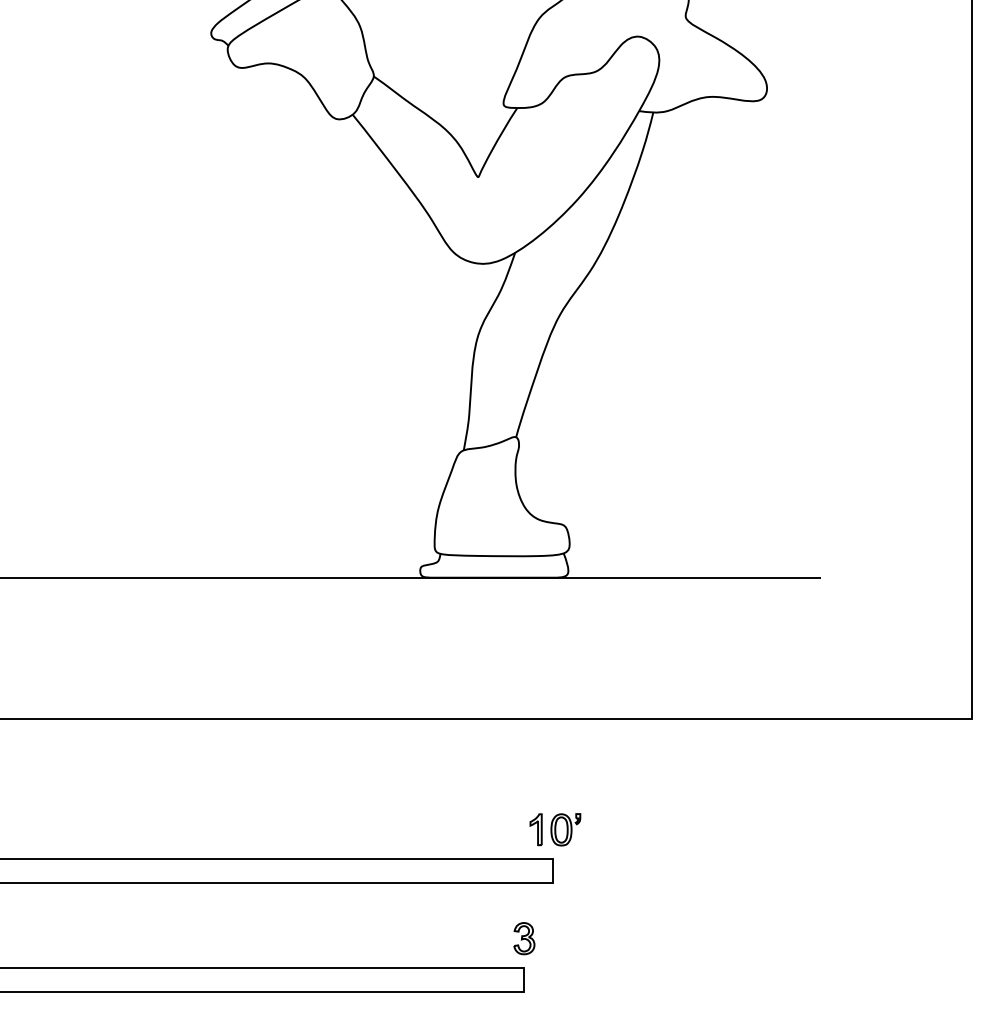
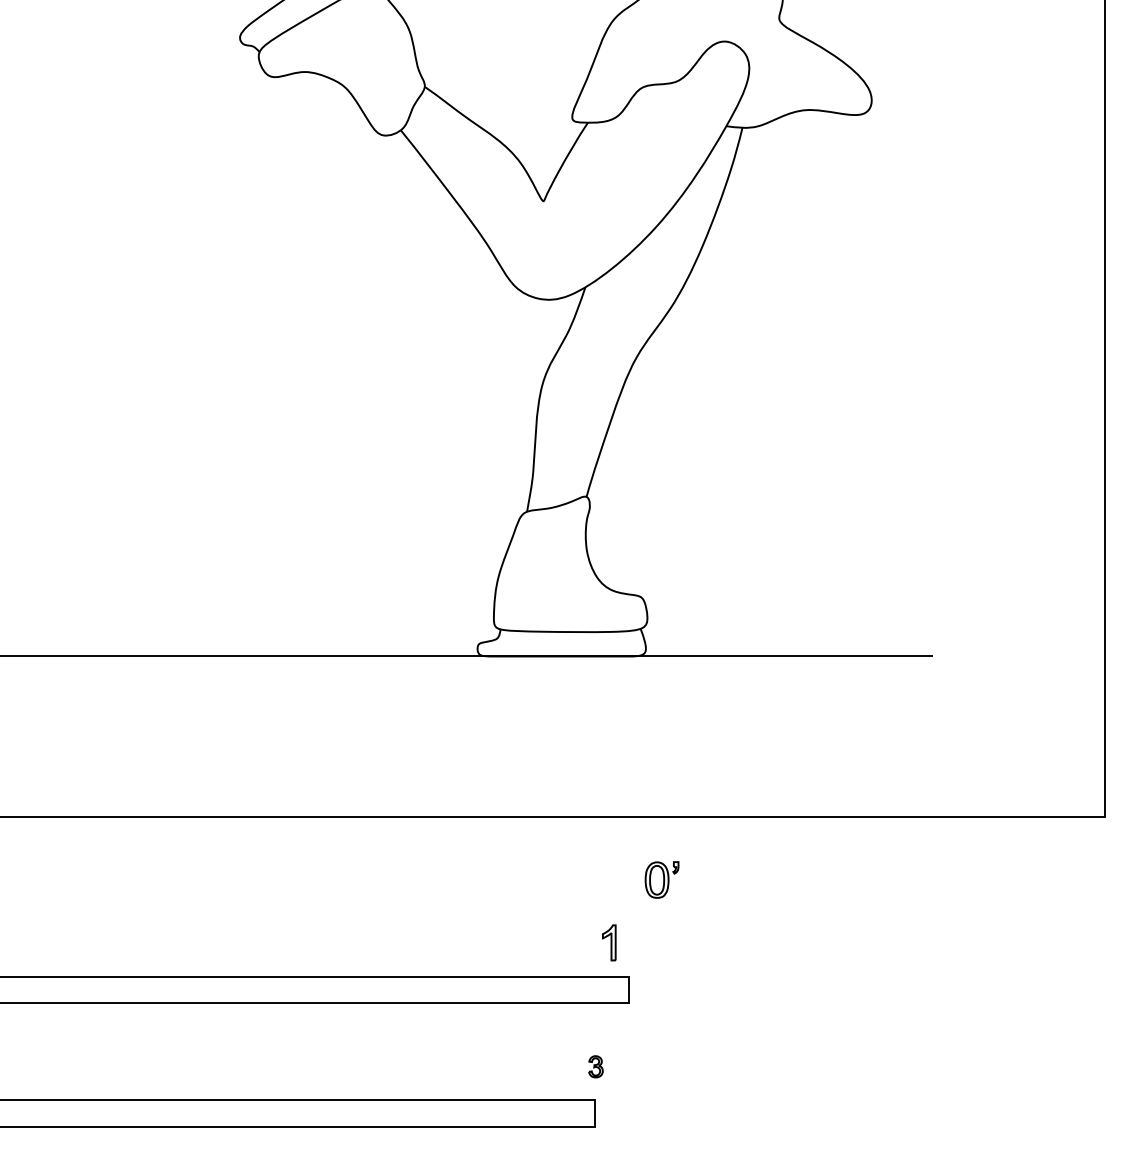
part: (565, 829) -> (661, 879), moved
part: (523, 938) -> (595, 1066), size x0.6

